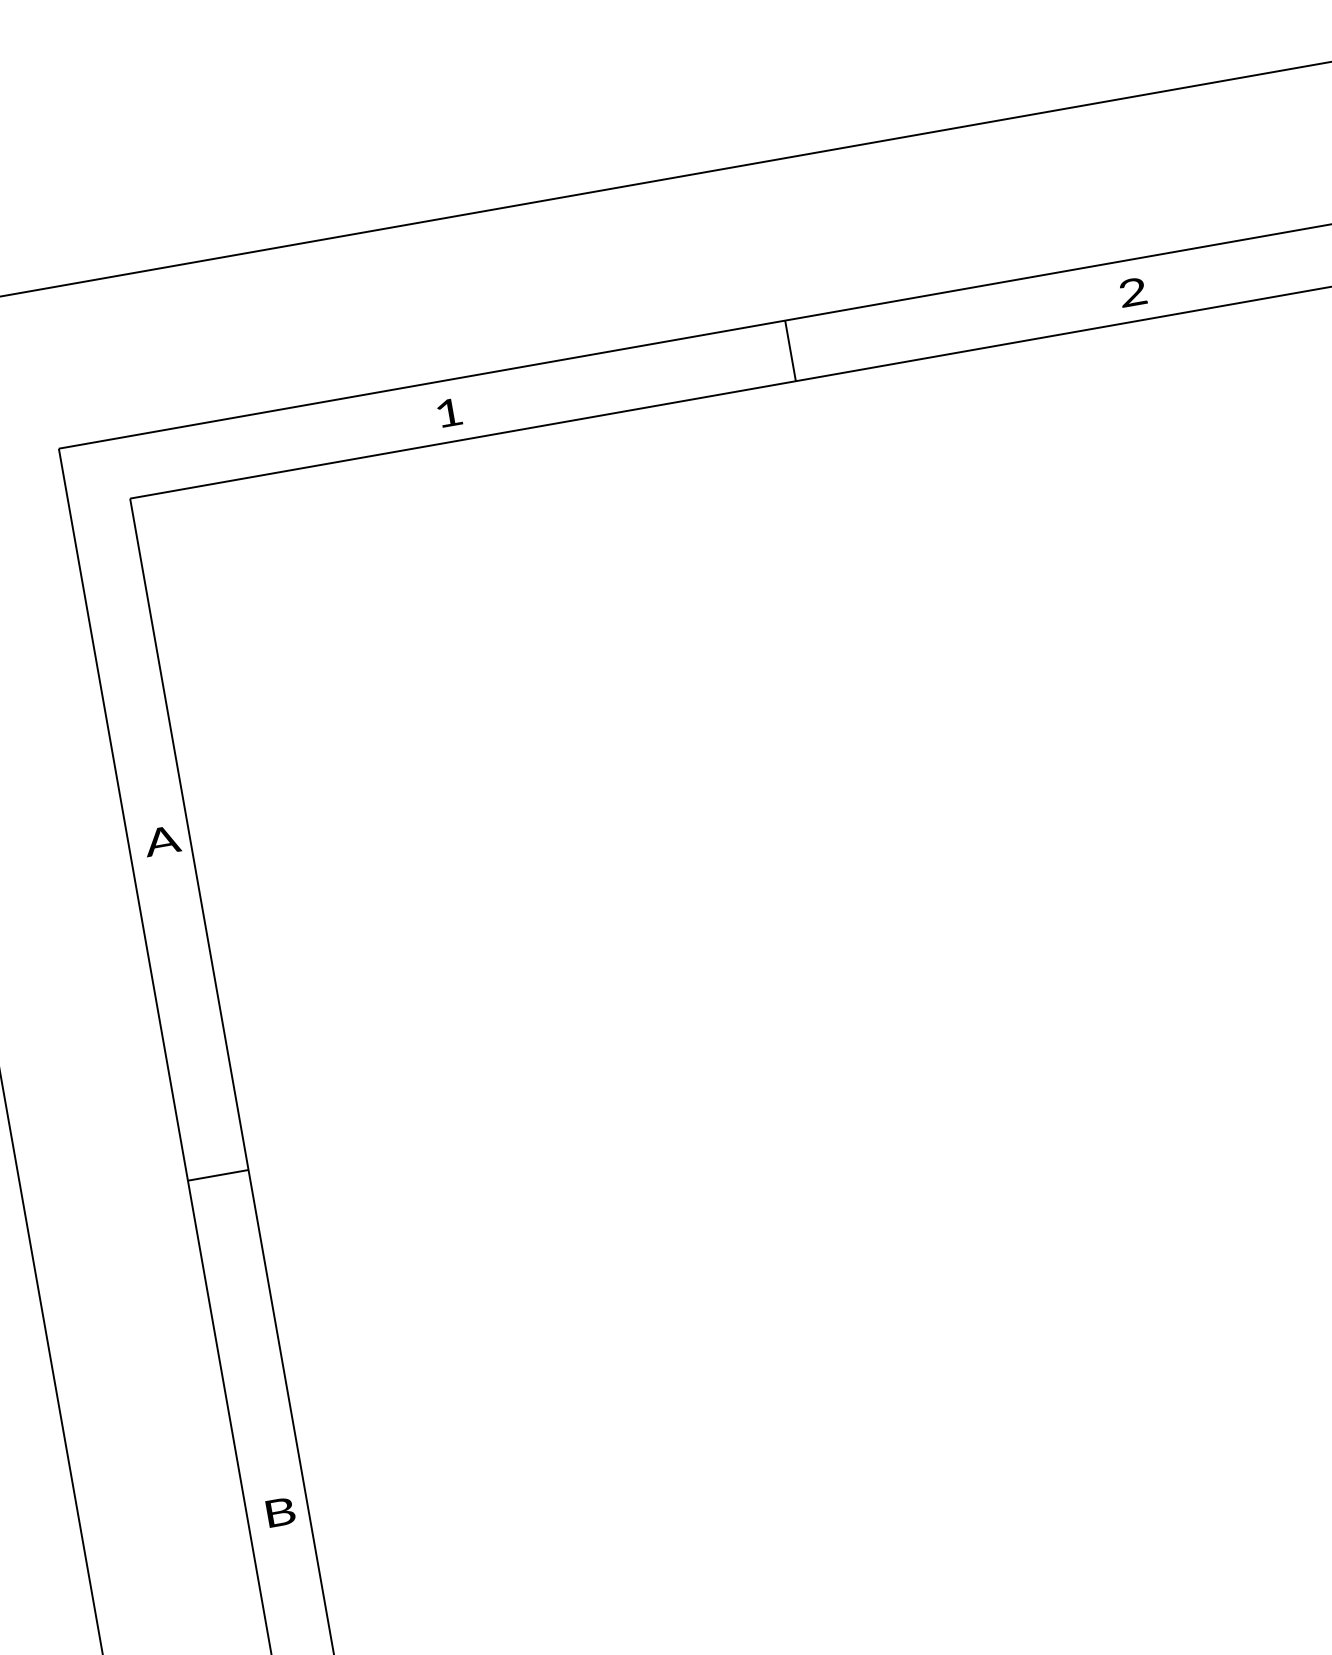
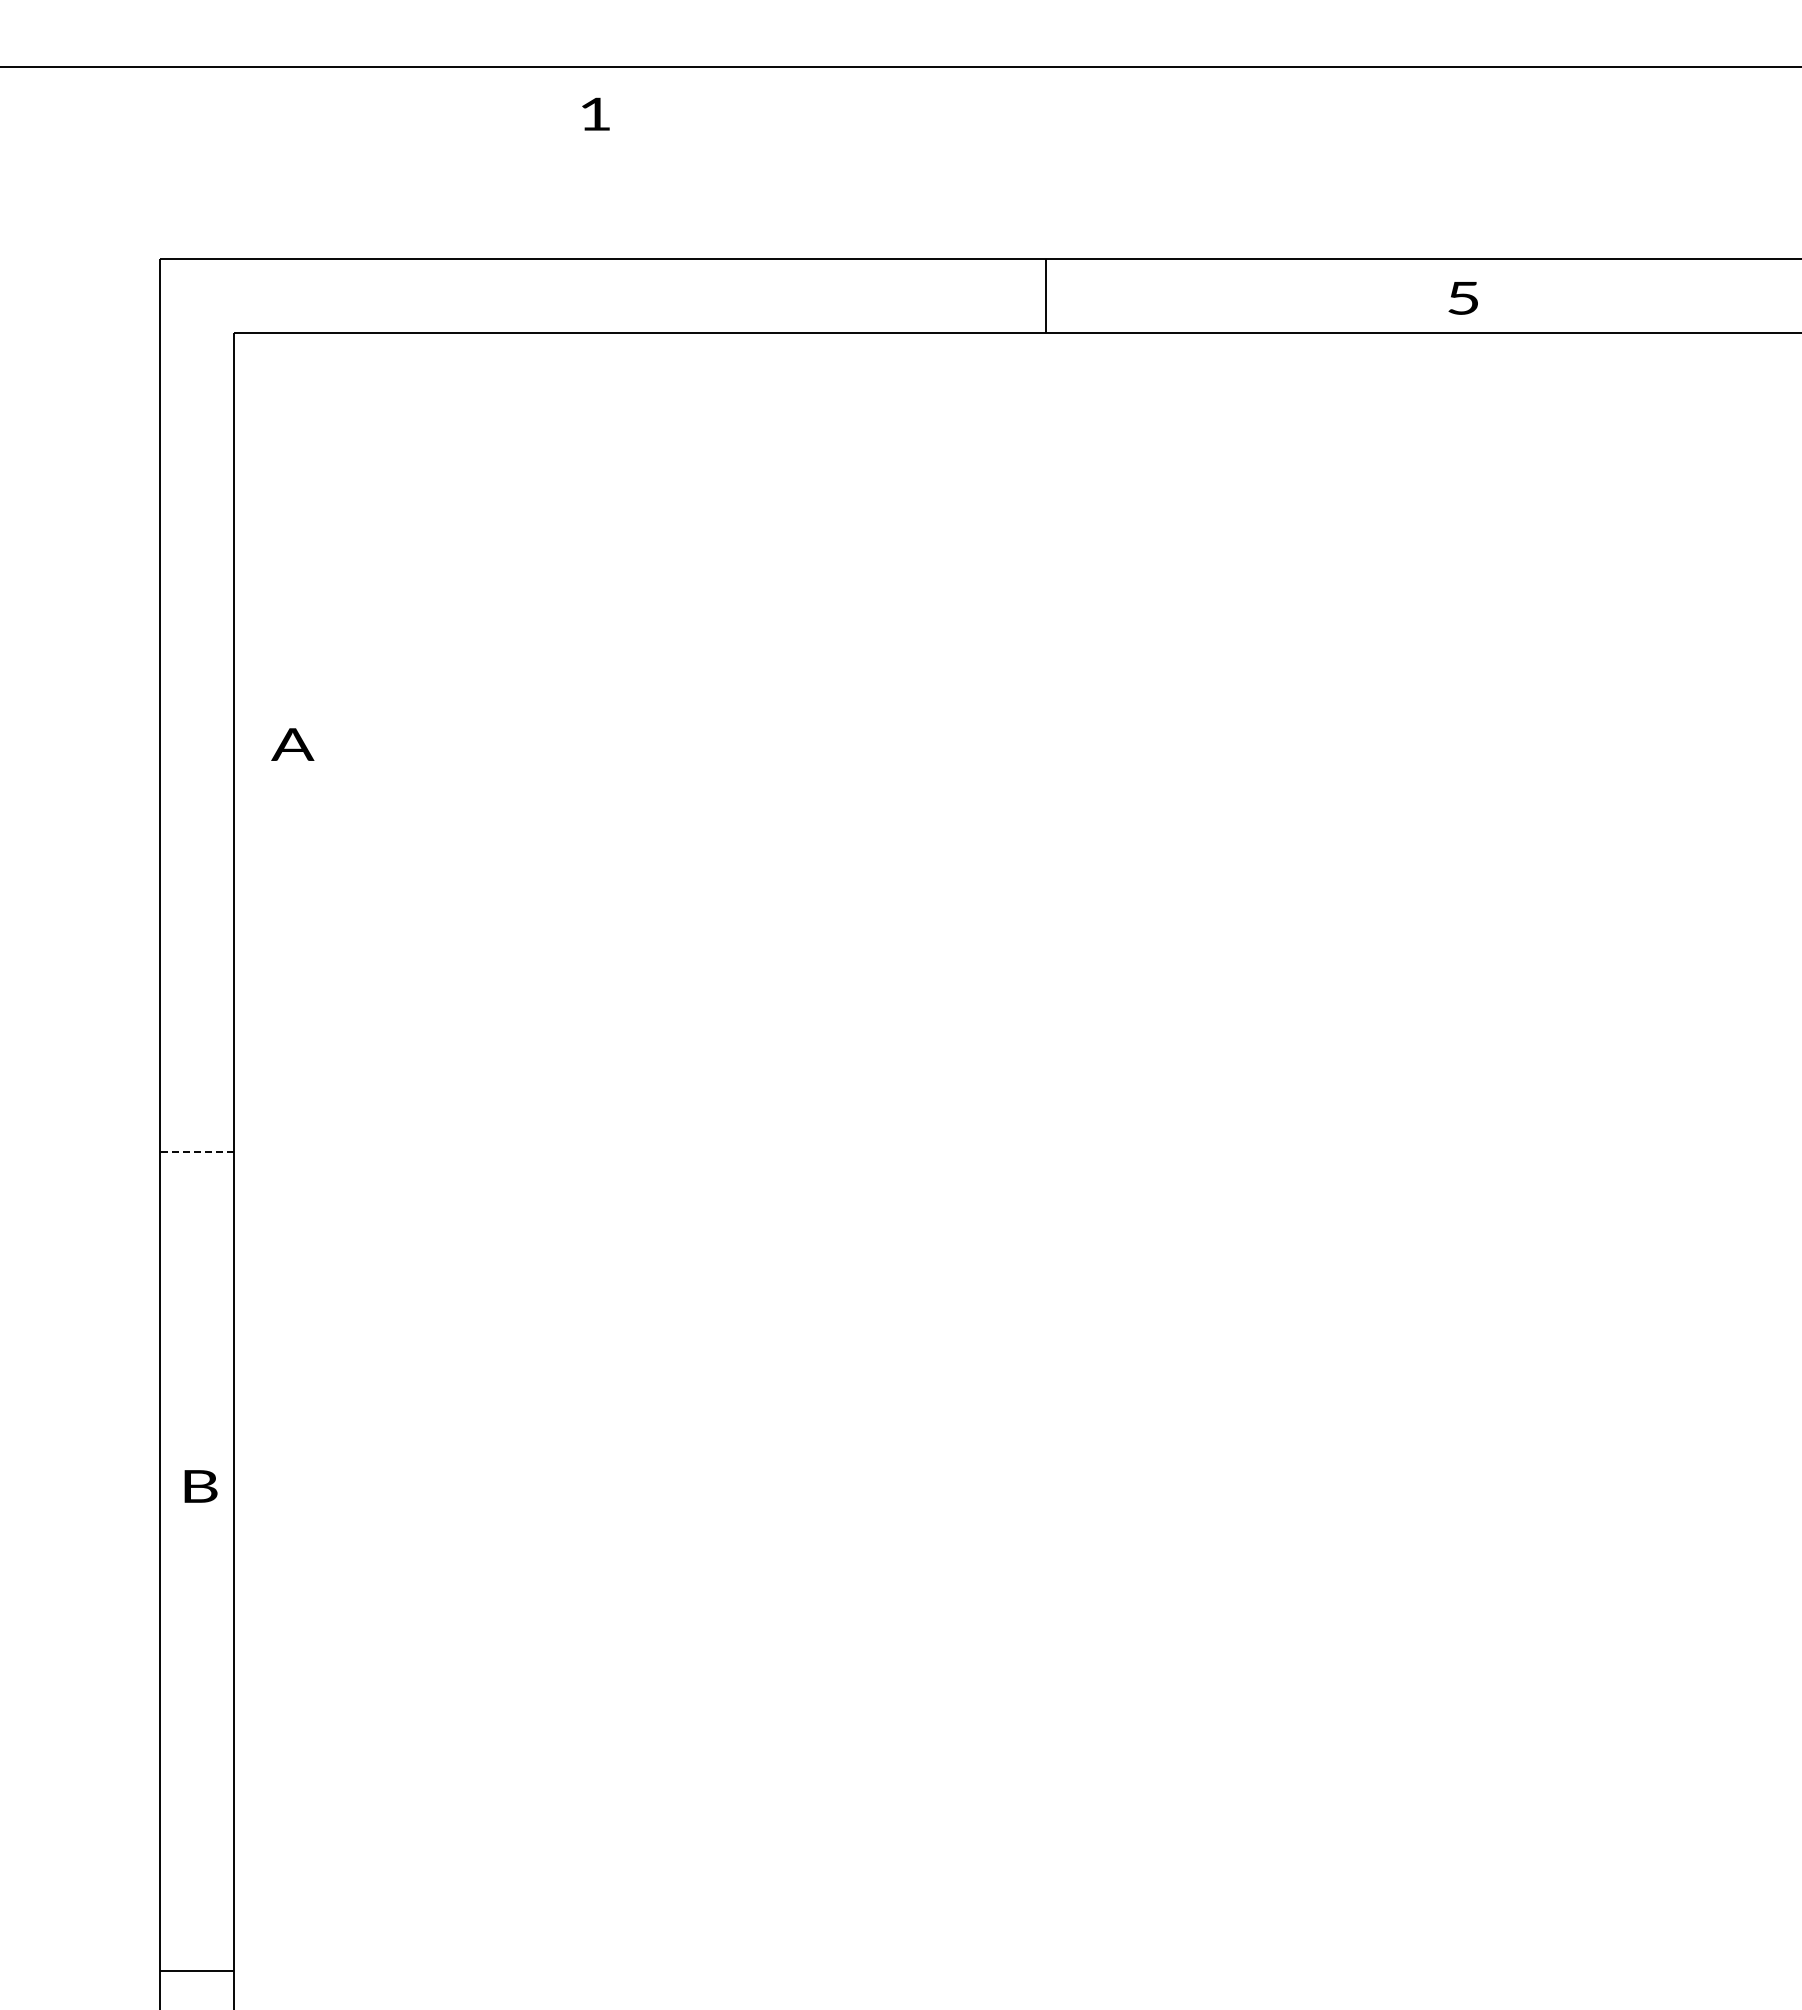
text: (1132, 291) -> (1462, 297), 2 -> 5
text: (449, 412) -> (595, 113), moved
text: (162, 840) -> (292, 744), moved
line: (218, 1174) -> (197, 1151), solid -> dashed
text: (280, 1512) -> (200, 1486), moved

